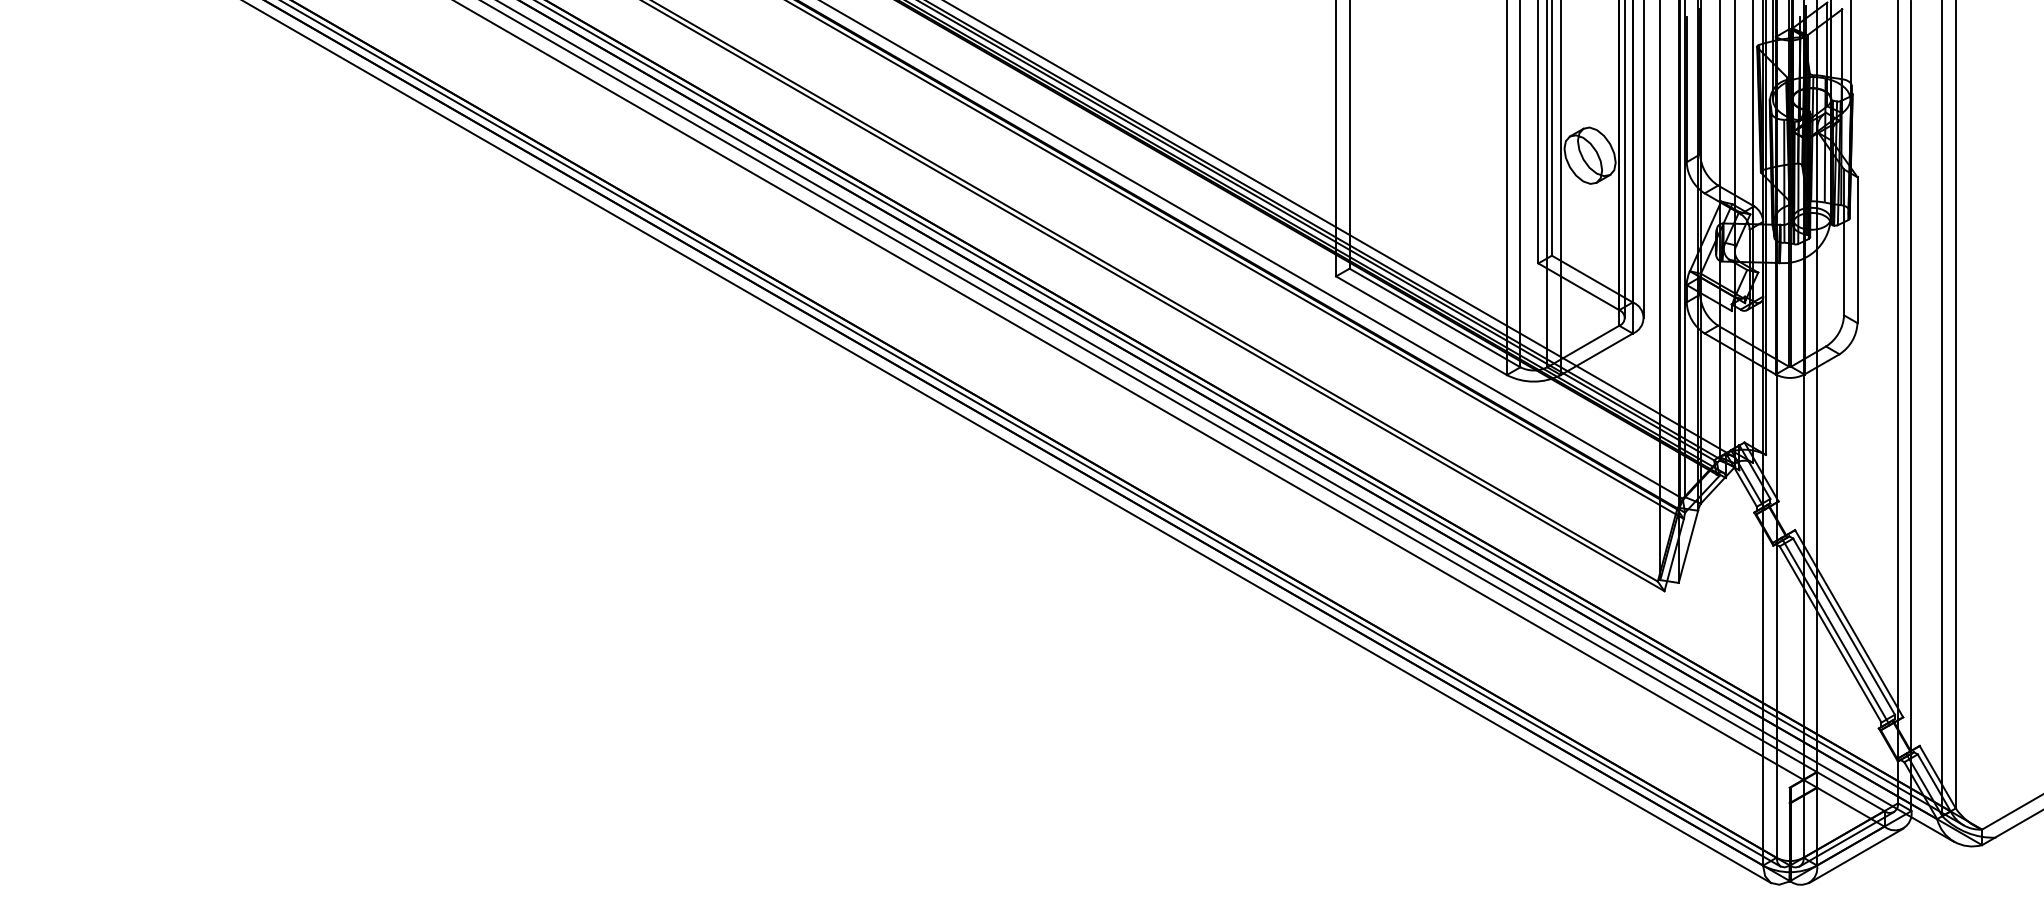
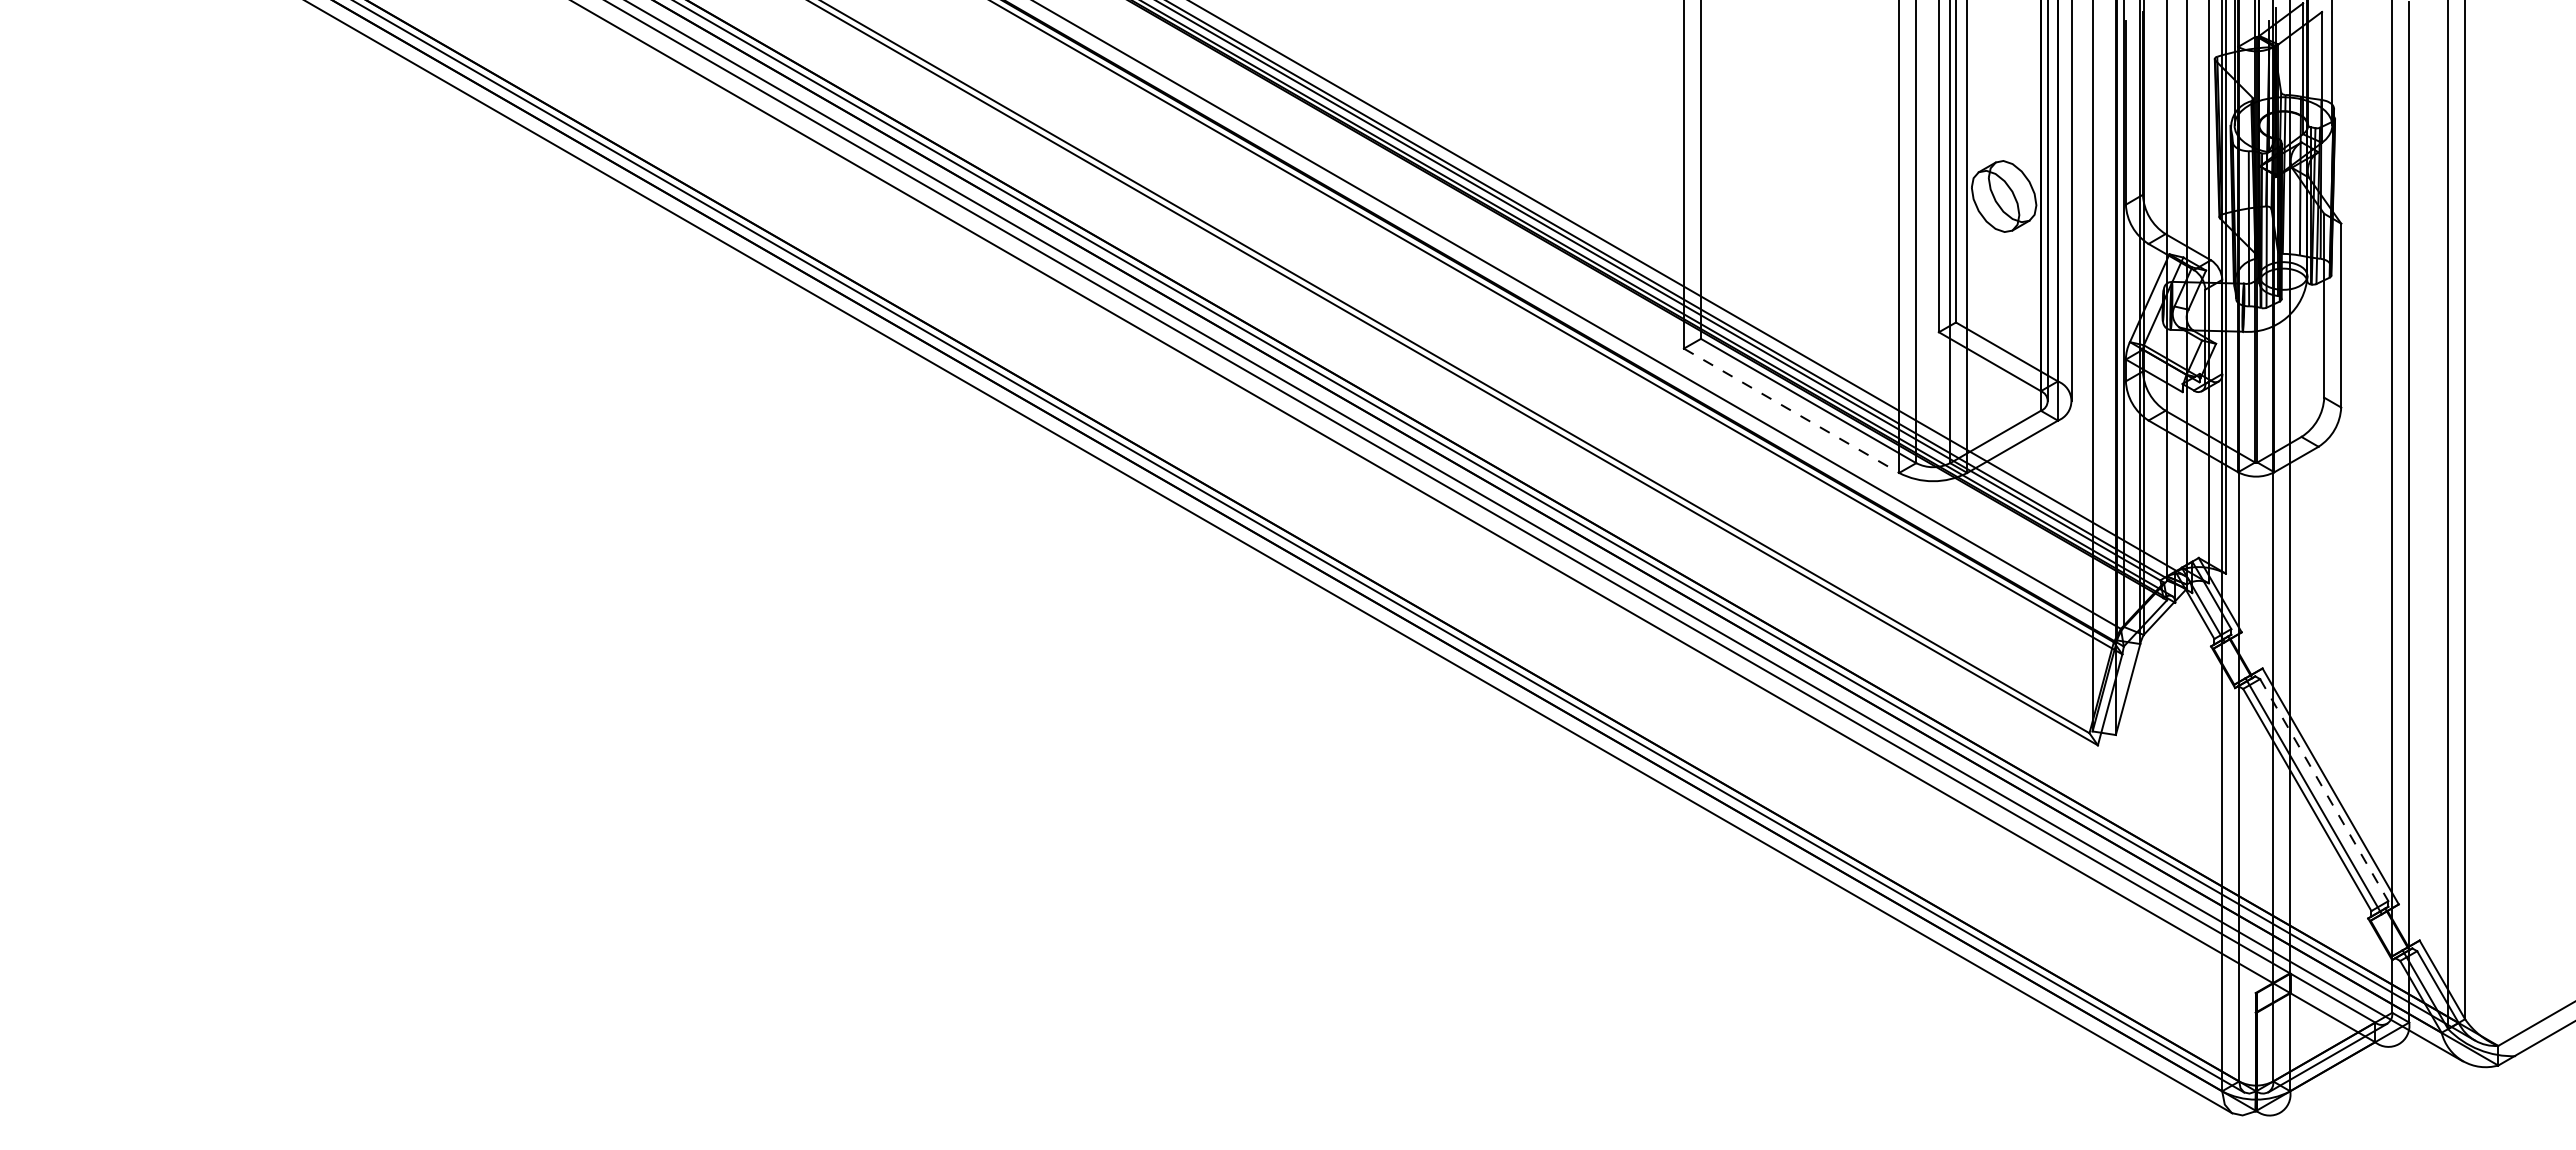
line: (1422, 326) -> (1792, 411), solid -> dashed
line: (1844, 626) -> (2324, 790), solid -> dashed
line: (1856, 855) -> (2339, 1078), removed

